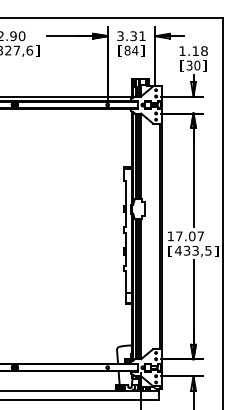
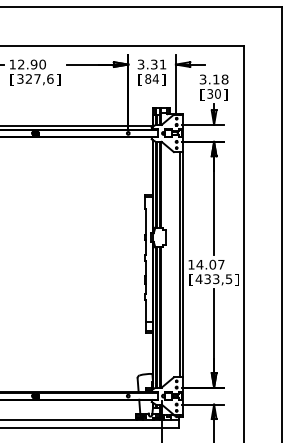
text: (181, 51) -> (202, 79), 1.18 -> 3.18
text: (178, 236) -> (199, 264), 17.07 -> 14.07

